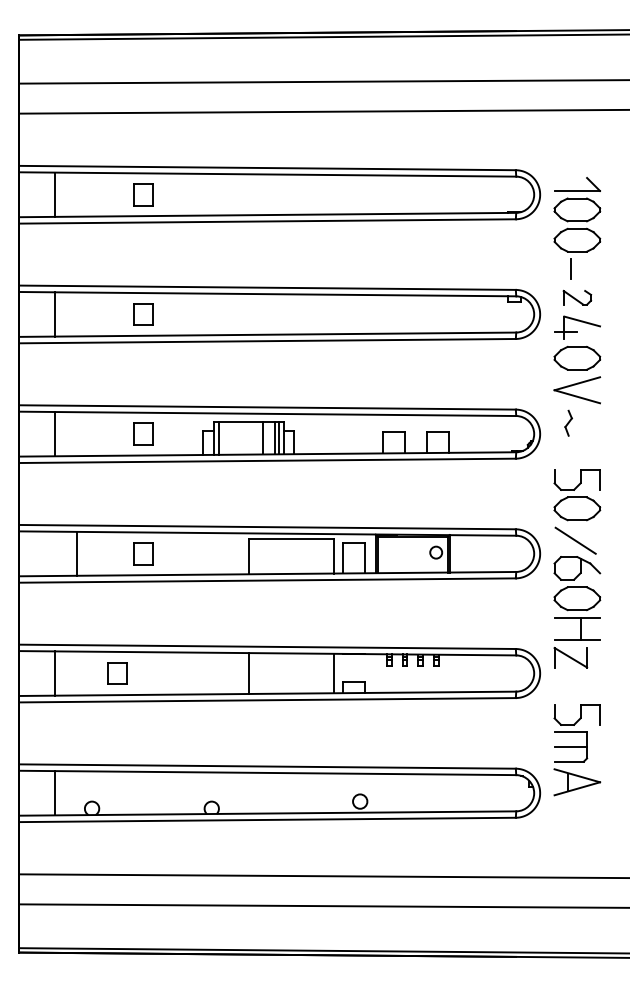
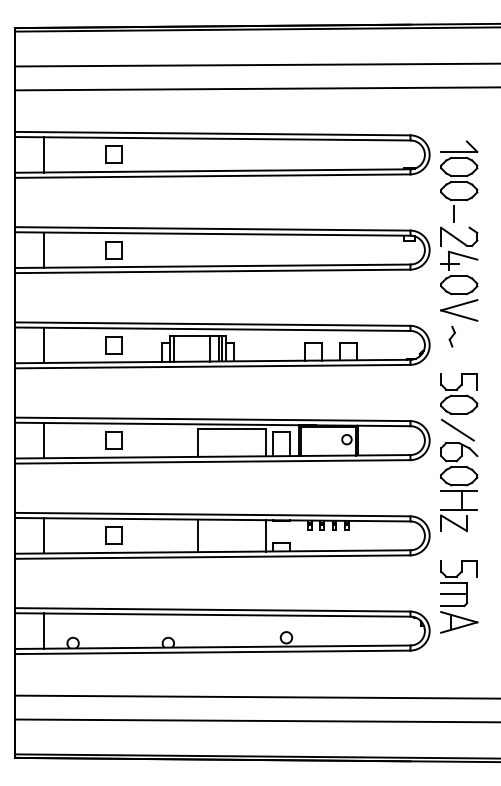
part: (577, 297) -> (459, 236), size x1.67
line: (76, 553) -> (43, 440), moved
part: (117, 673) -> (114, 535), moved

